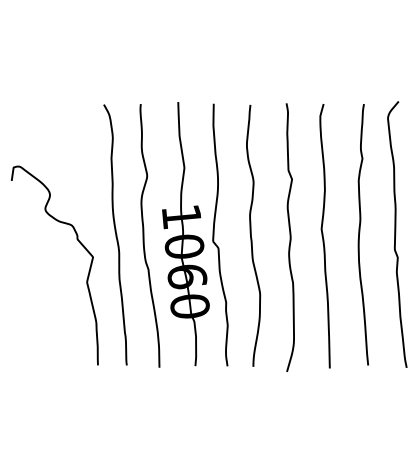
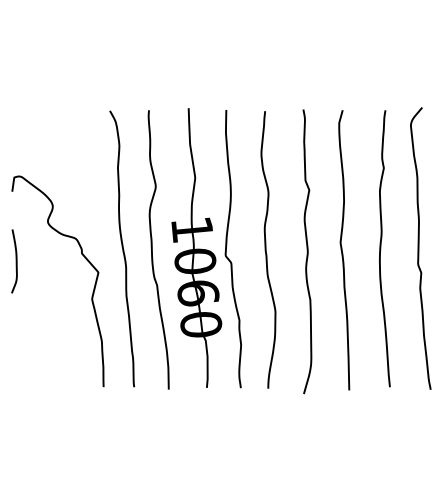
curve: (15, 246) -> (16, 261), added

